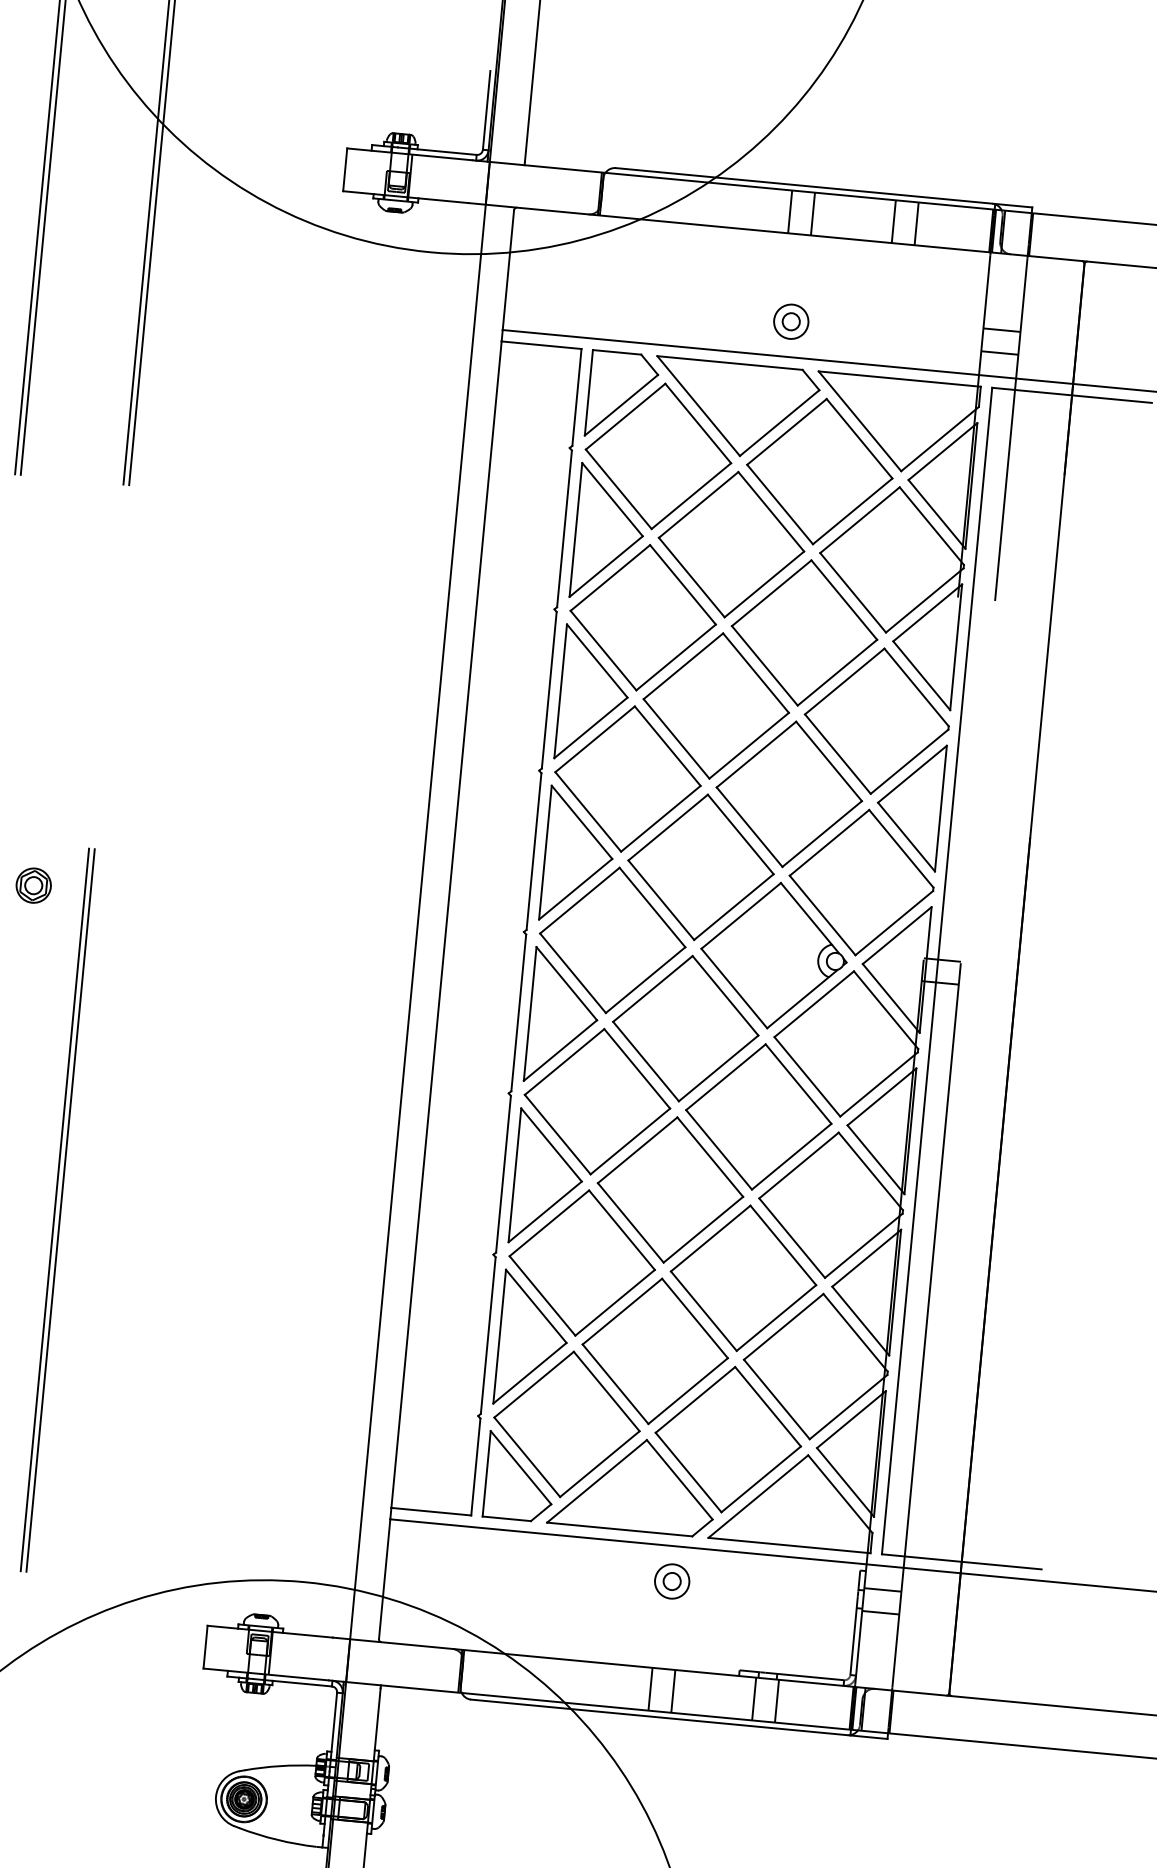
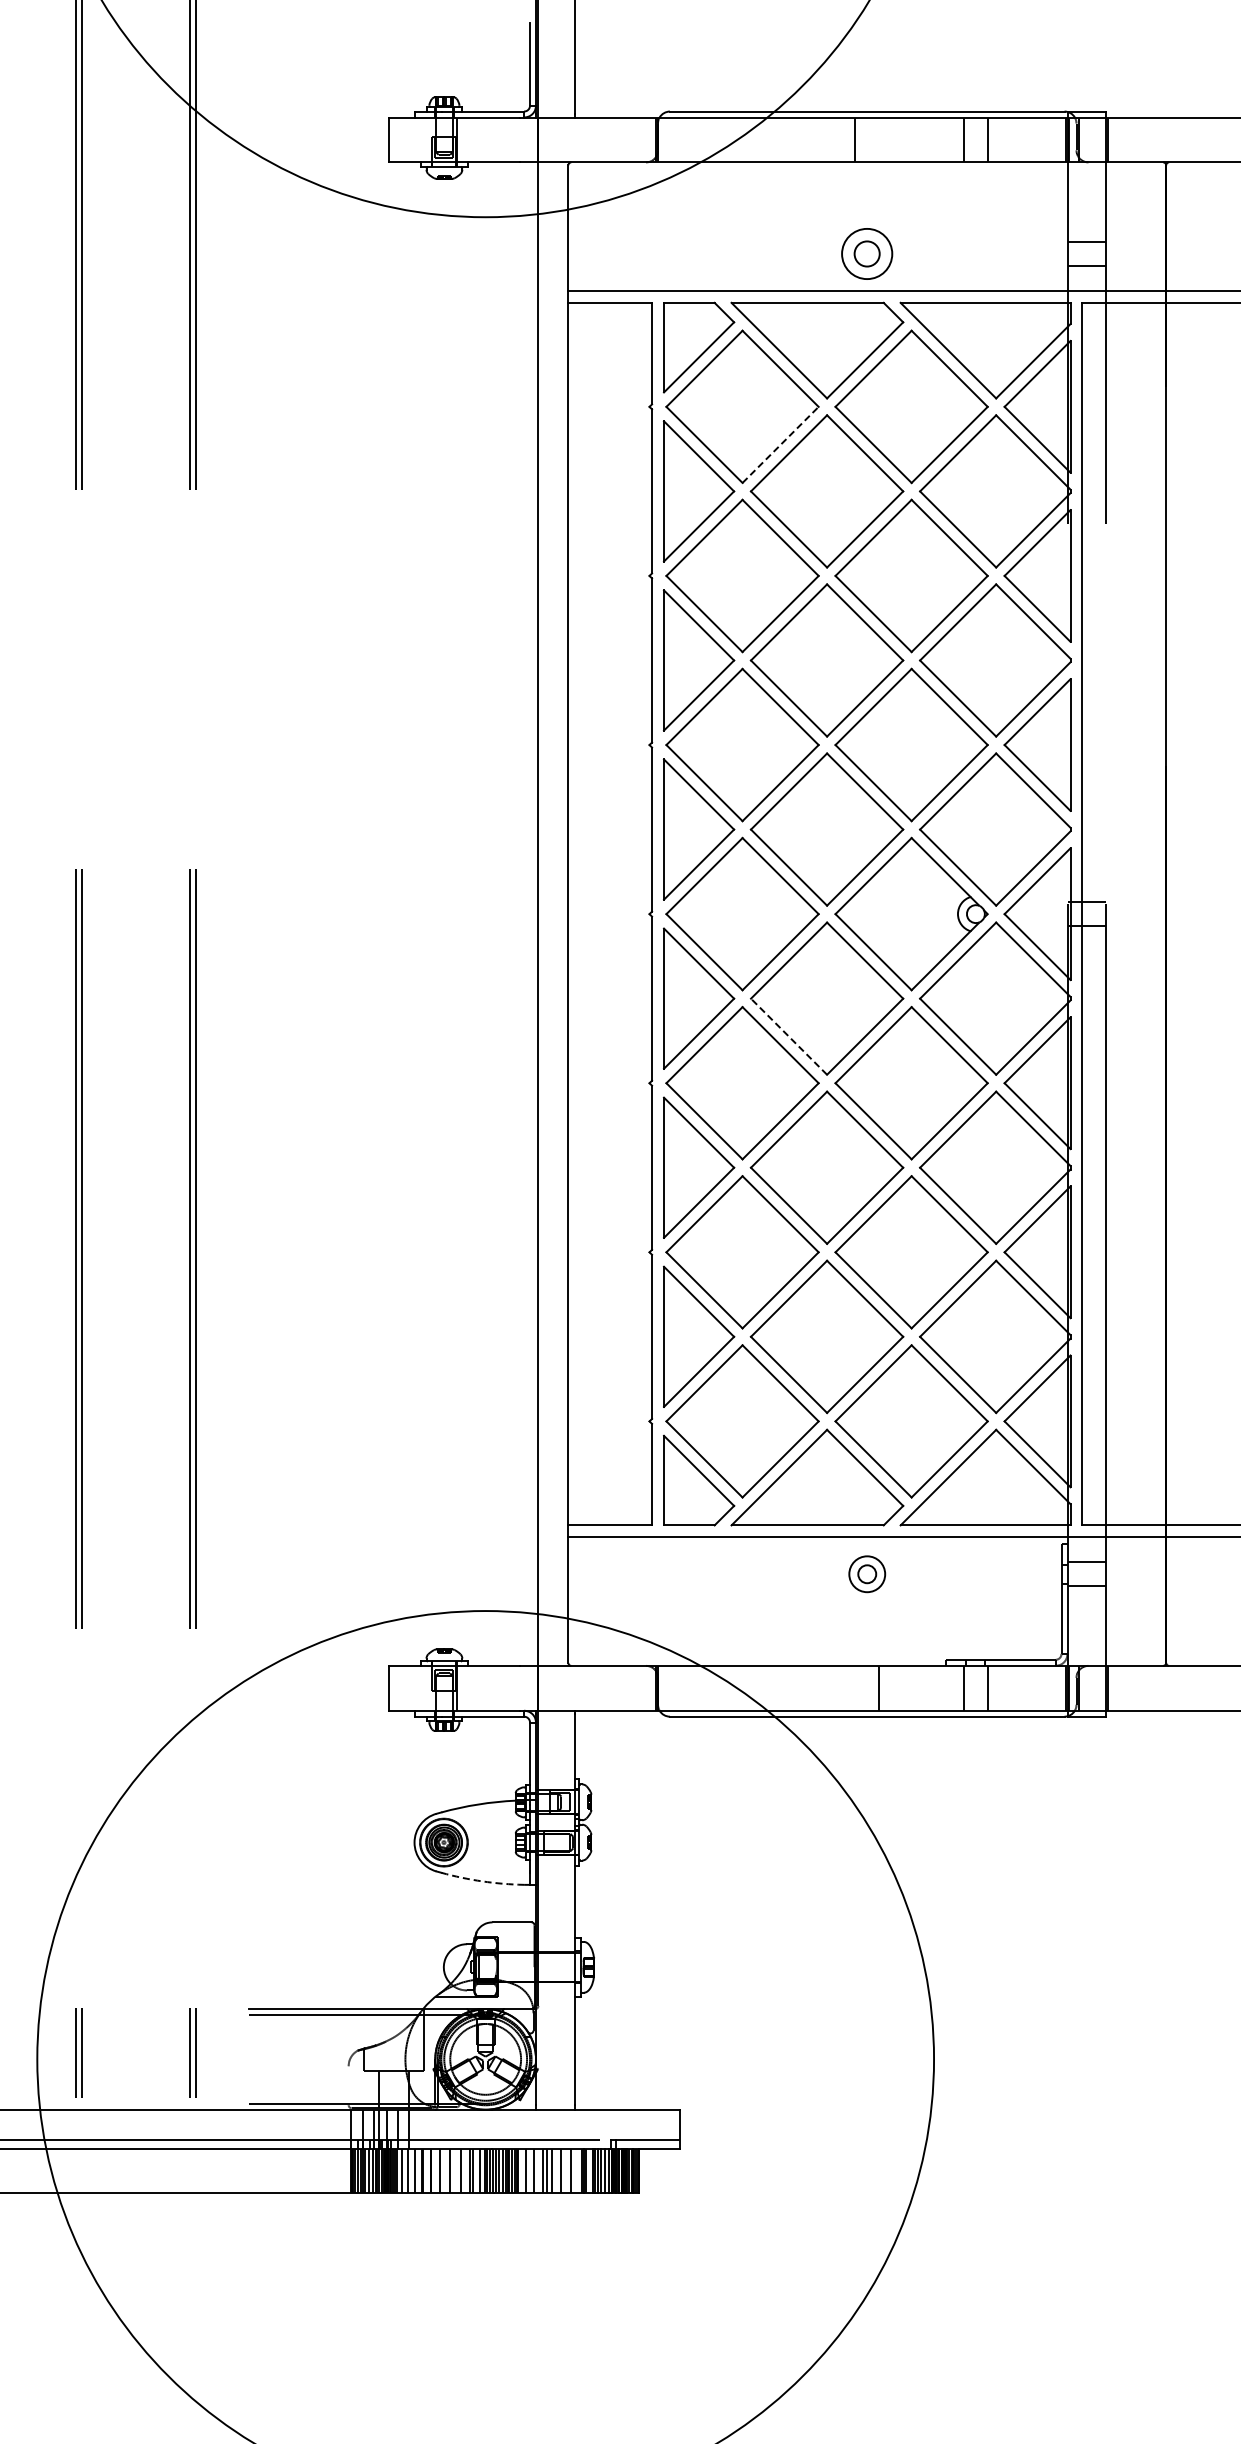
line: (813, 213) -> (879, 139), removed
part: (791, 321) -> (867, 253), size x1.4
line: (691, 495) -> (780, 444), solid -> dashed
part: (33, 885) -> (135, 913), removed
line: (646, 1061) -> (789, 1036), solid -> dashed
line: (650, 1688) -> (855, 1687), removed
arc: (277, 1839) -> (482, 1881), solid -> dashed

